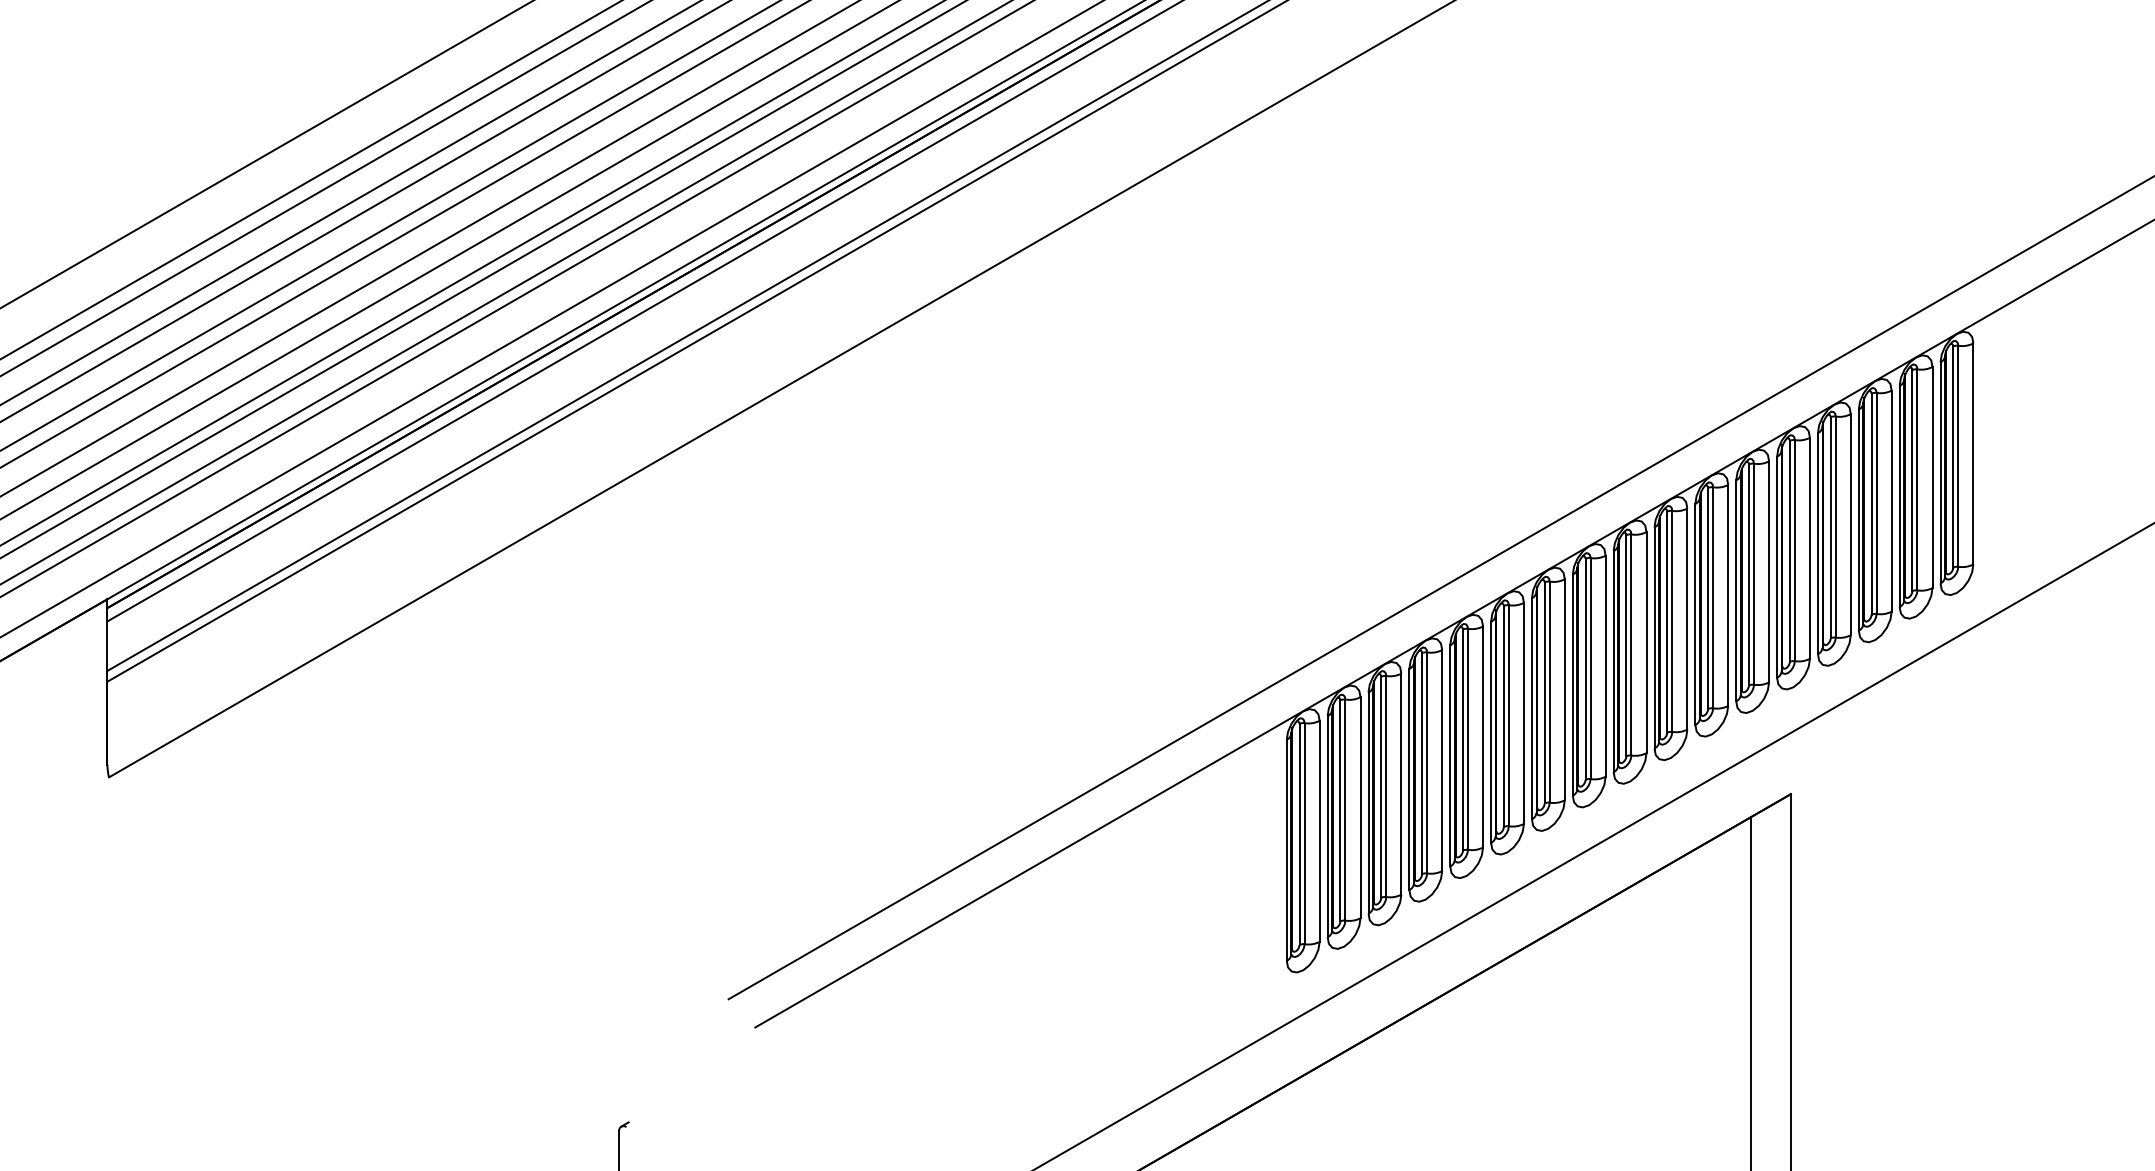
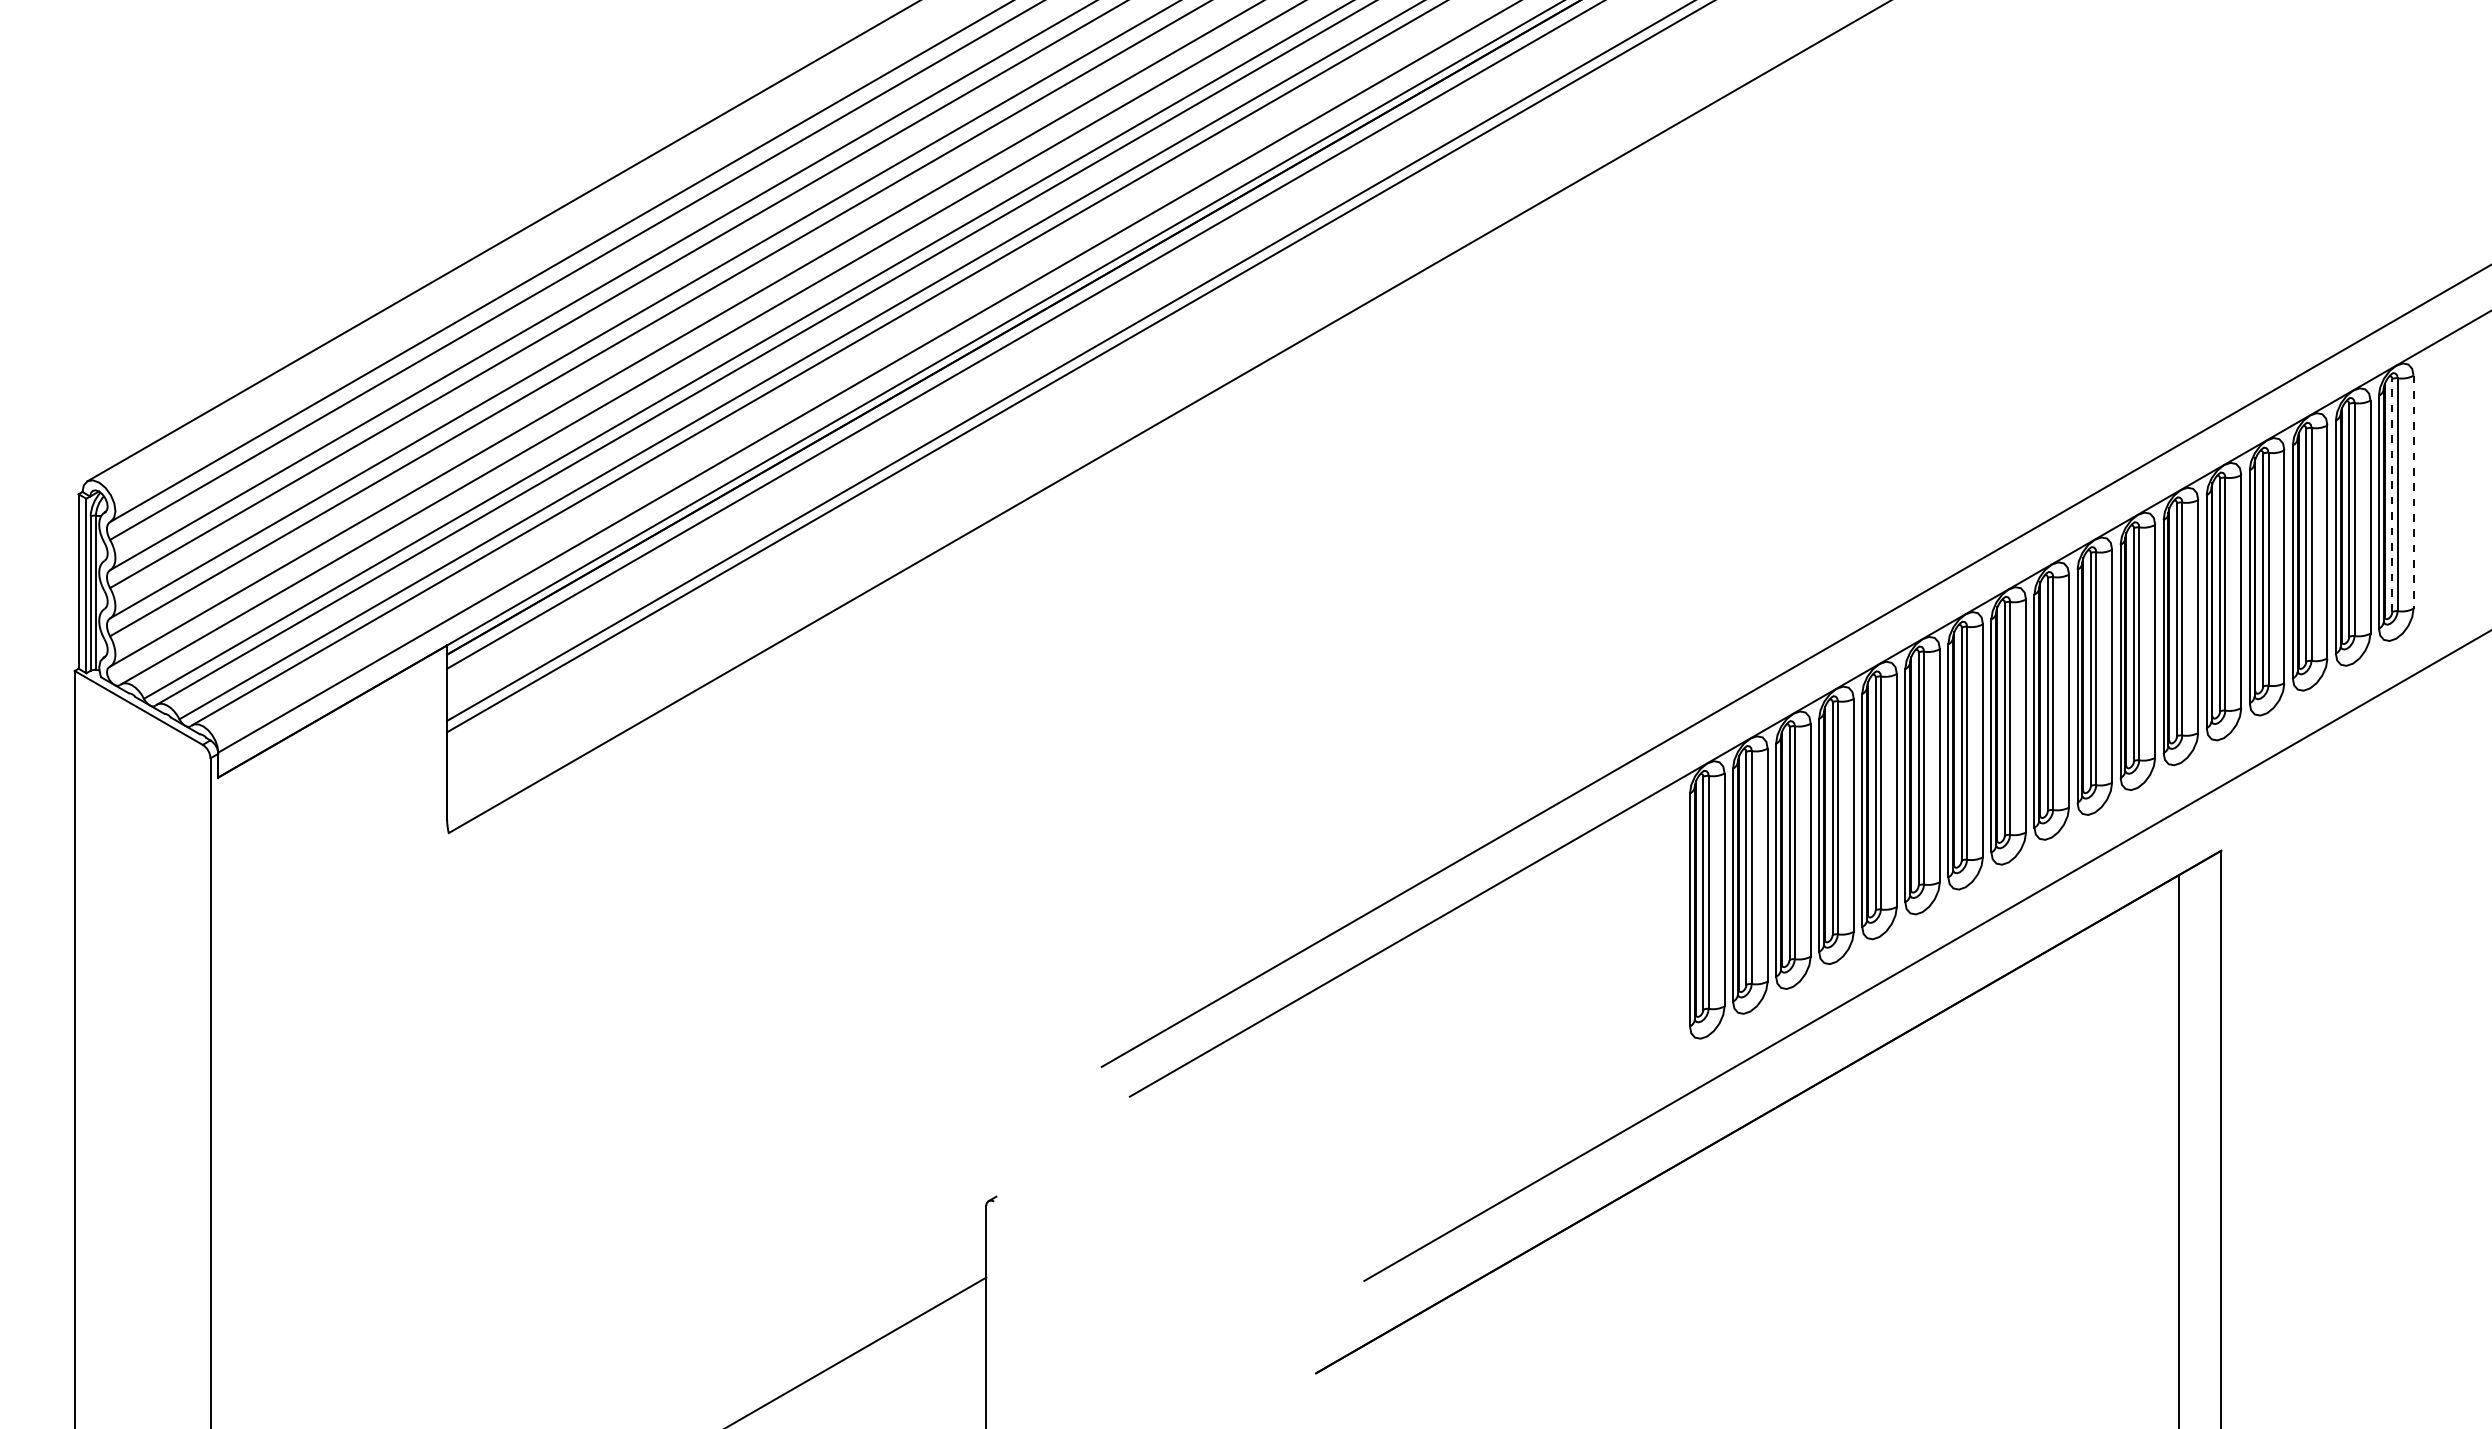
line: (1973, 454) -> (2413, 492), solid -> dashed
line: (1953, 457) -> (2392, 495), solid -> dashed

